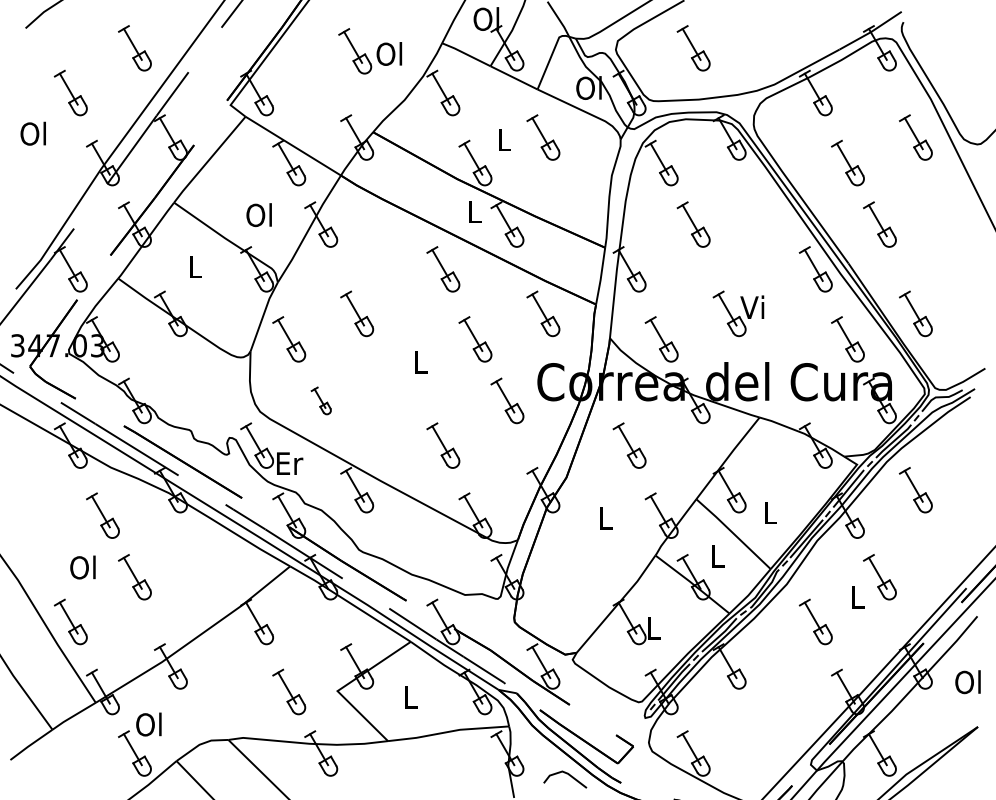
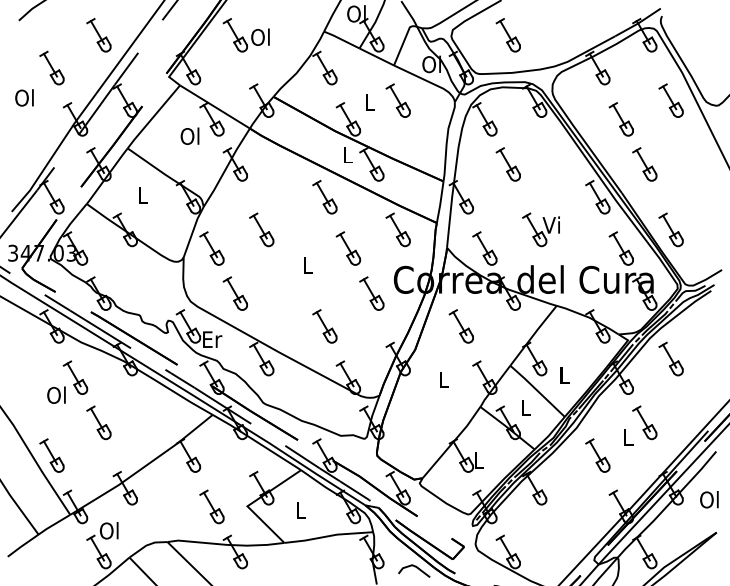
part: (370, 51) -> (246, 35), moved
text: (258, 215) -> (189, 136), moved
part: (321, 400) -> (235, 293), size x1.67
text: (82, 567) -> (56, 395), moved

